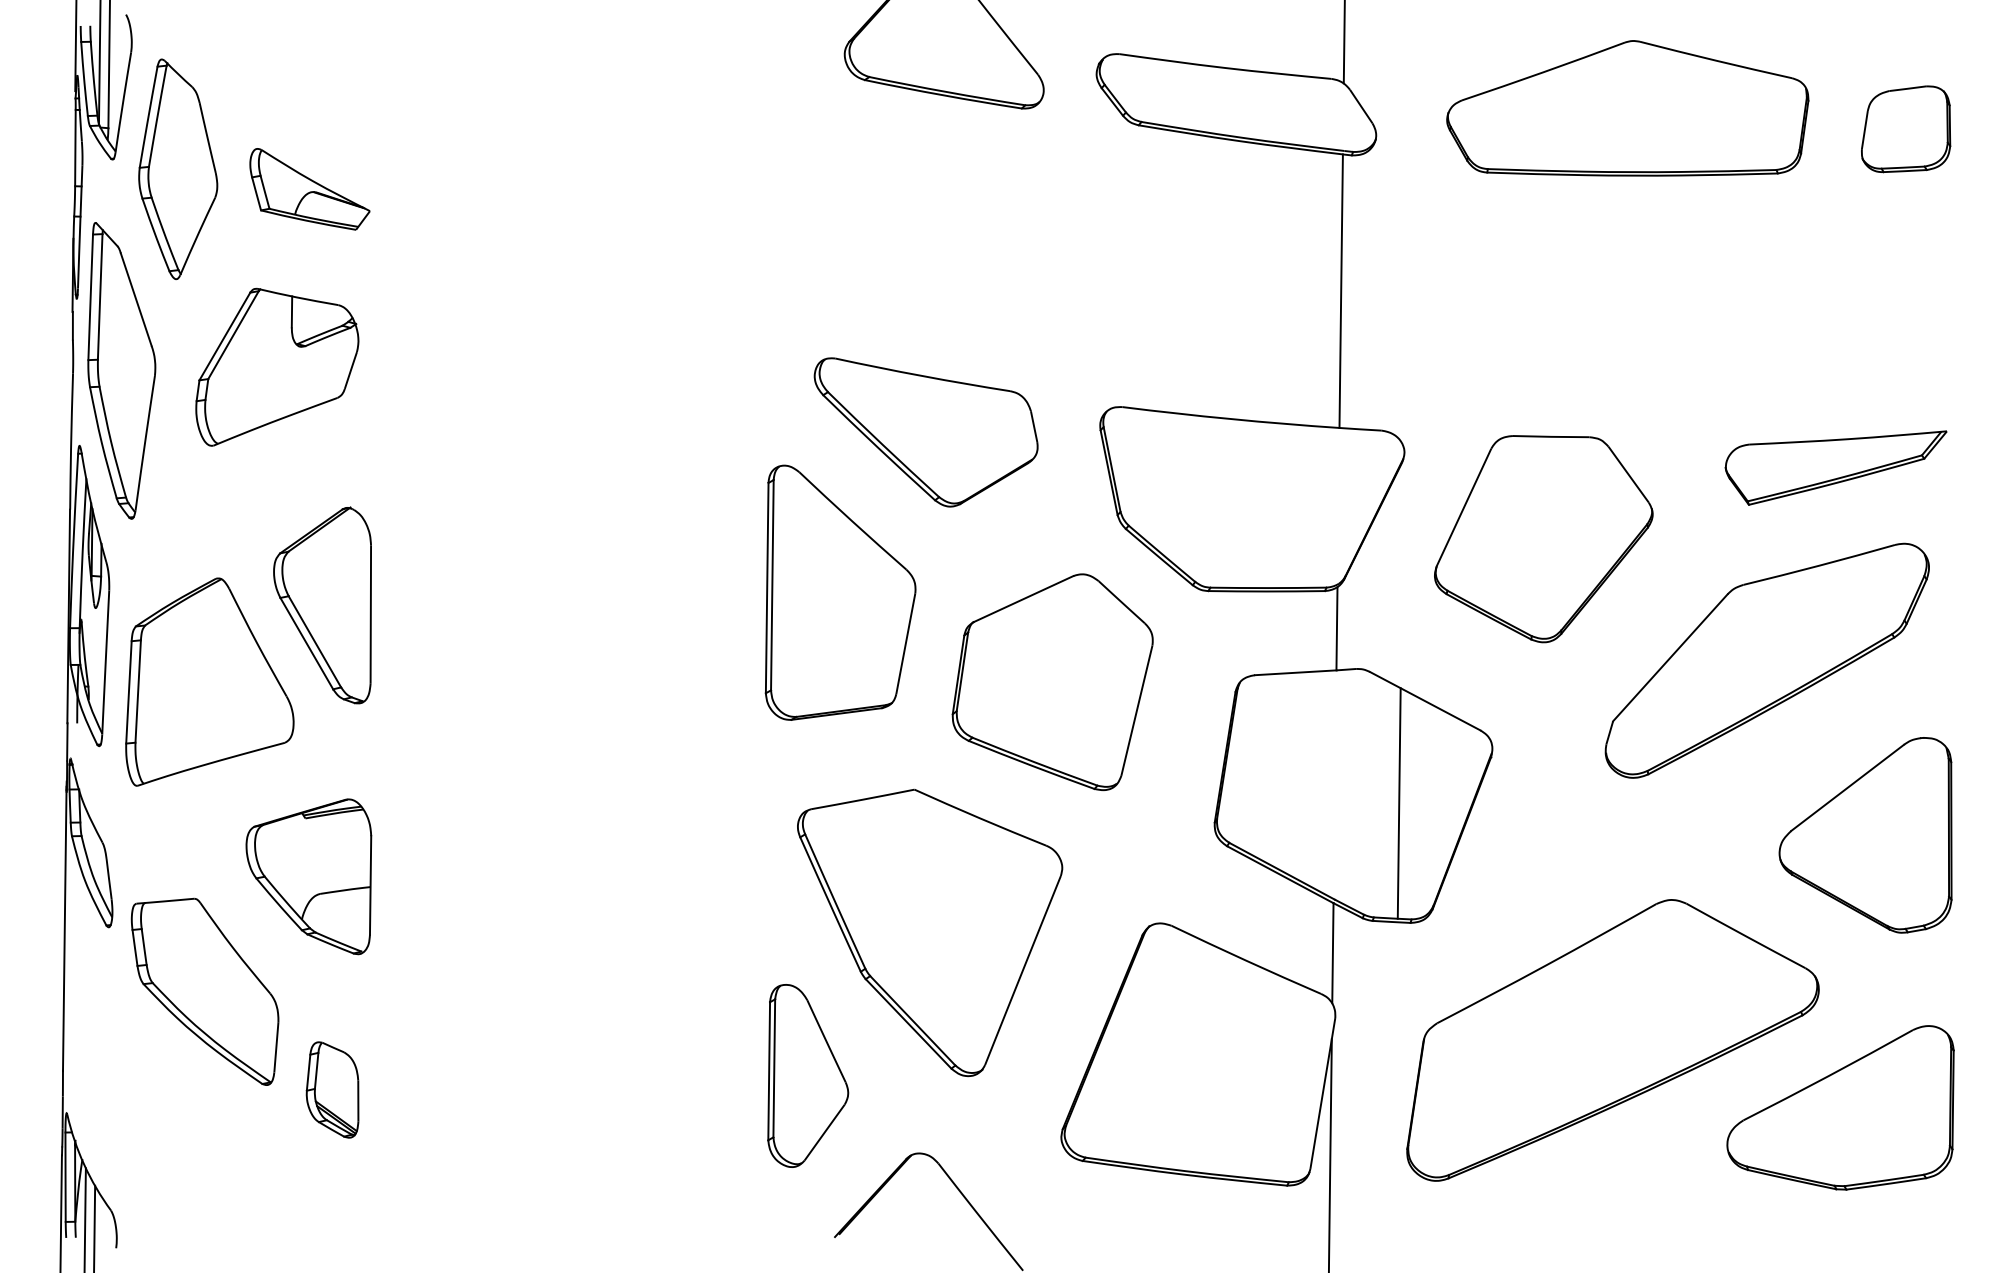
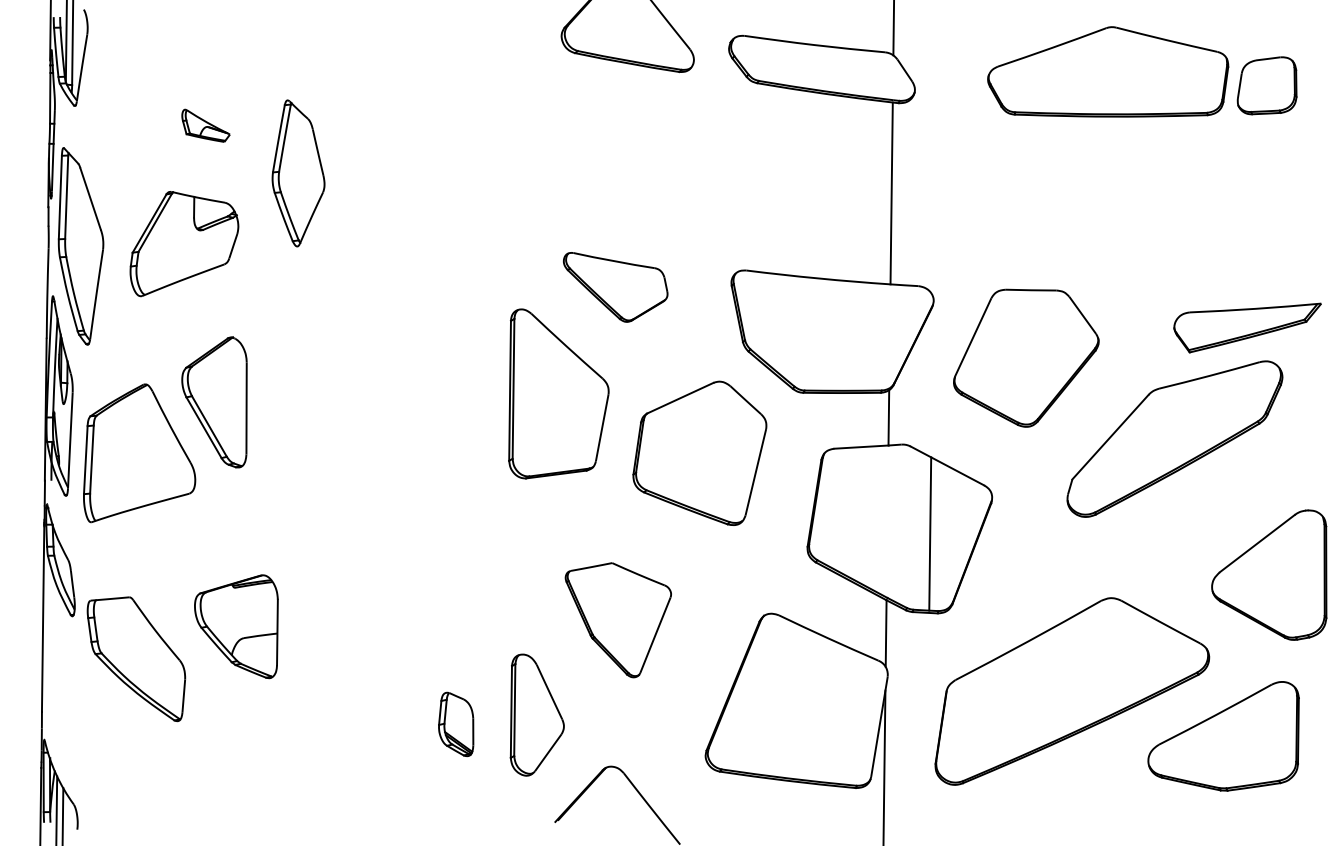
part: (1628, 107) -> (1108, 71), moved
part: (178, 169) -> (298, 173), moved
part: (309, 188) -> (205, 125), size x0.6
part: (925, 432) -> (615, 287), size x0.7
part: (1835, 467) -> (1247, 327), moved
part: (1865, 834) -> (1269, 574), moved
part: (309, 876) -> (236, 626), moved
part: (930, 933) -> (618, 620), size x0.6
part: (333, 1090) -> (456, 724), moved

